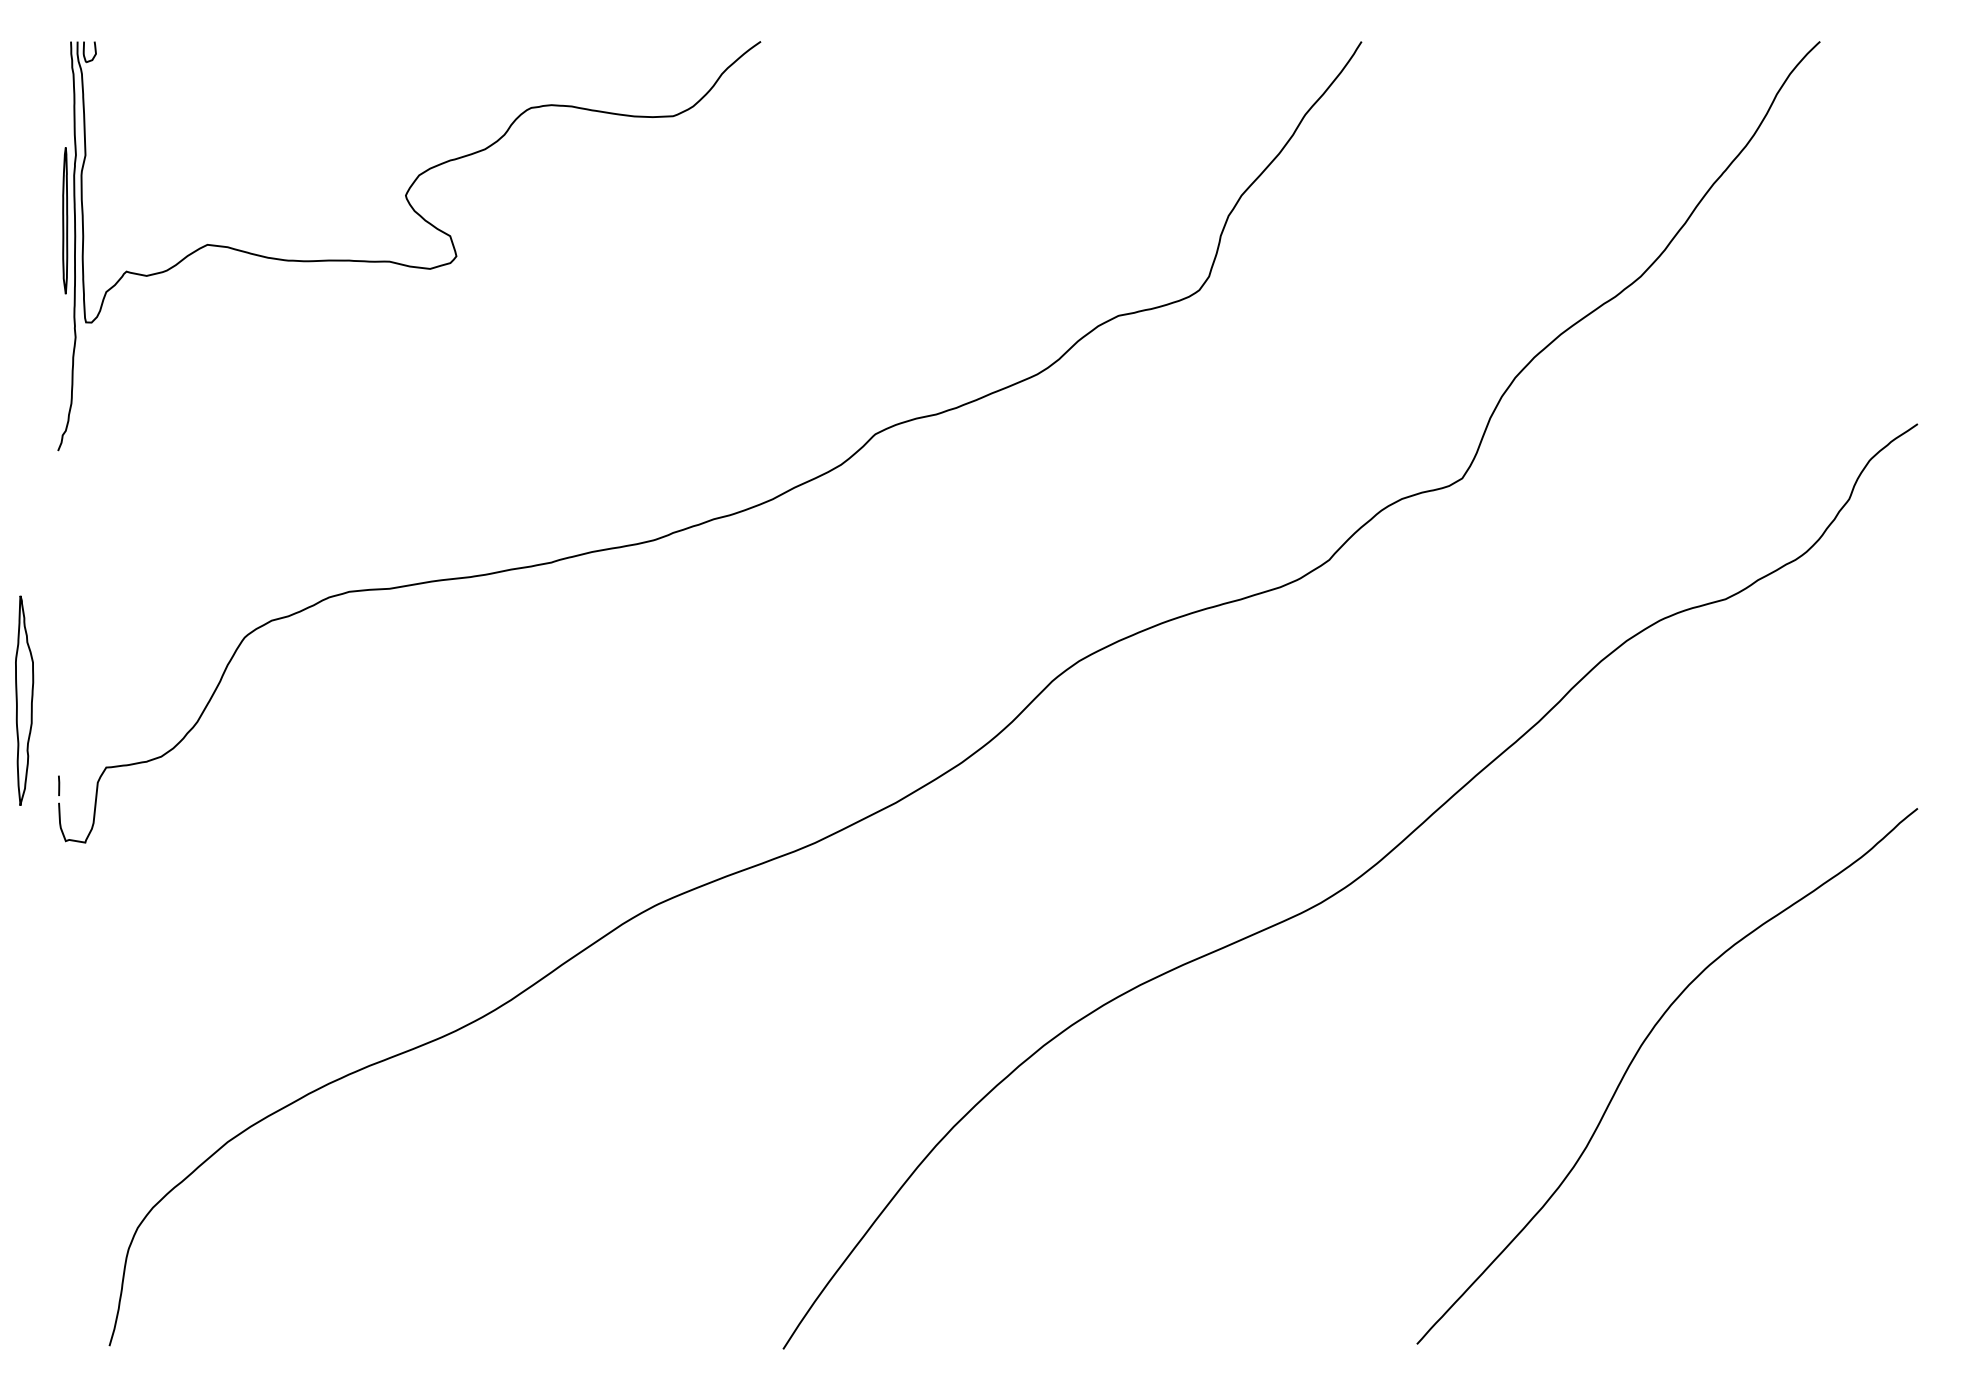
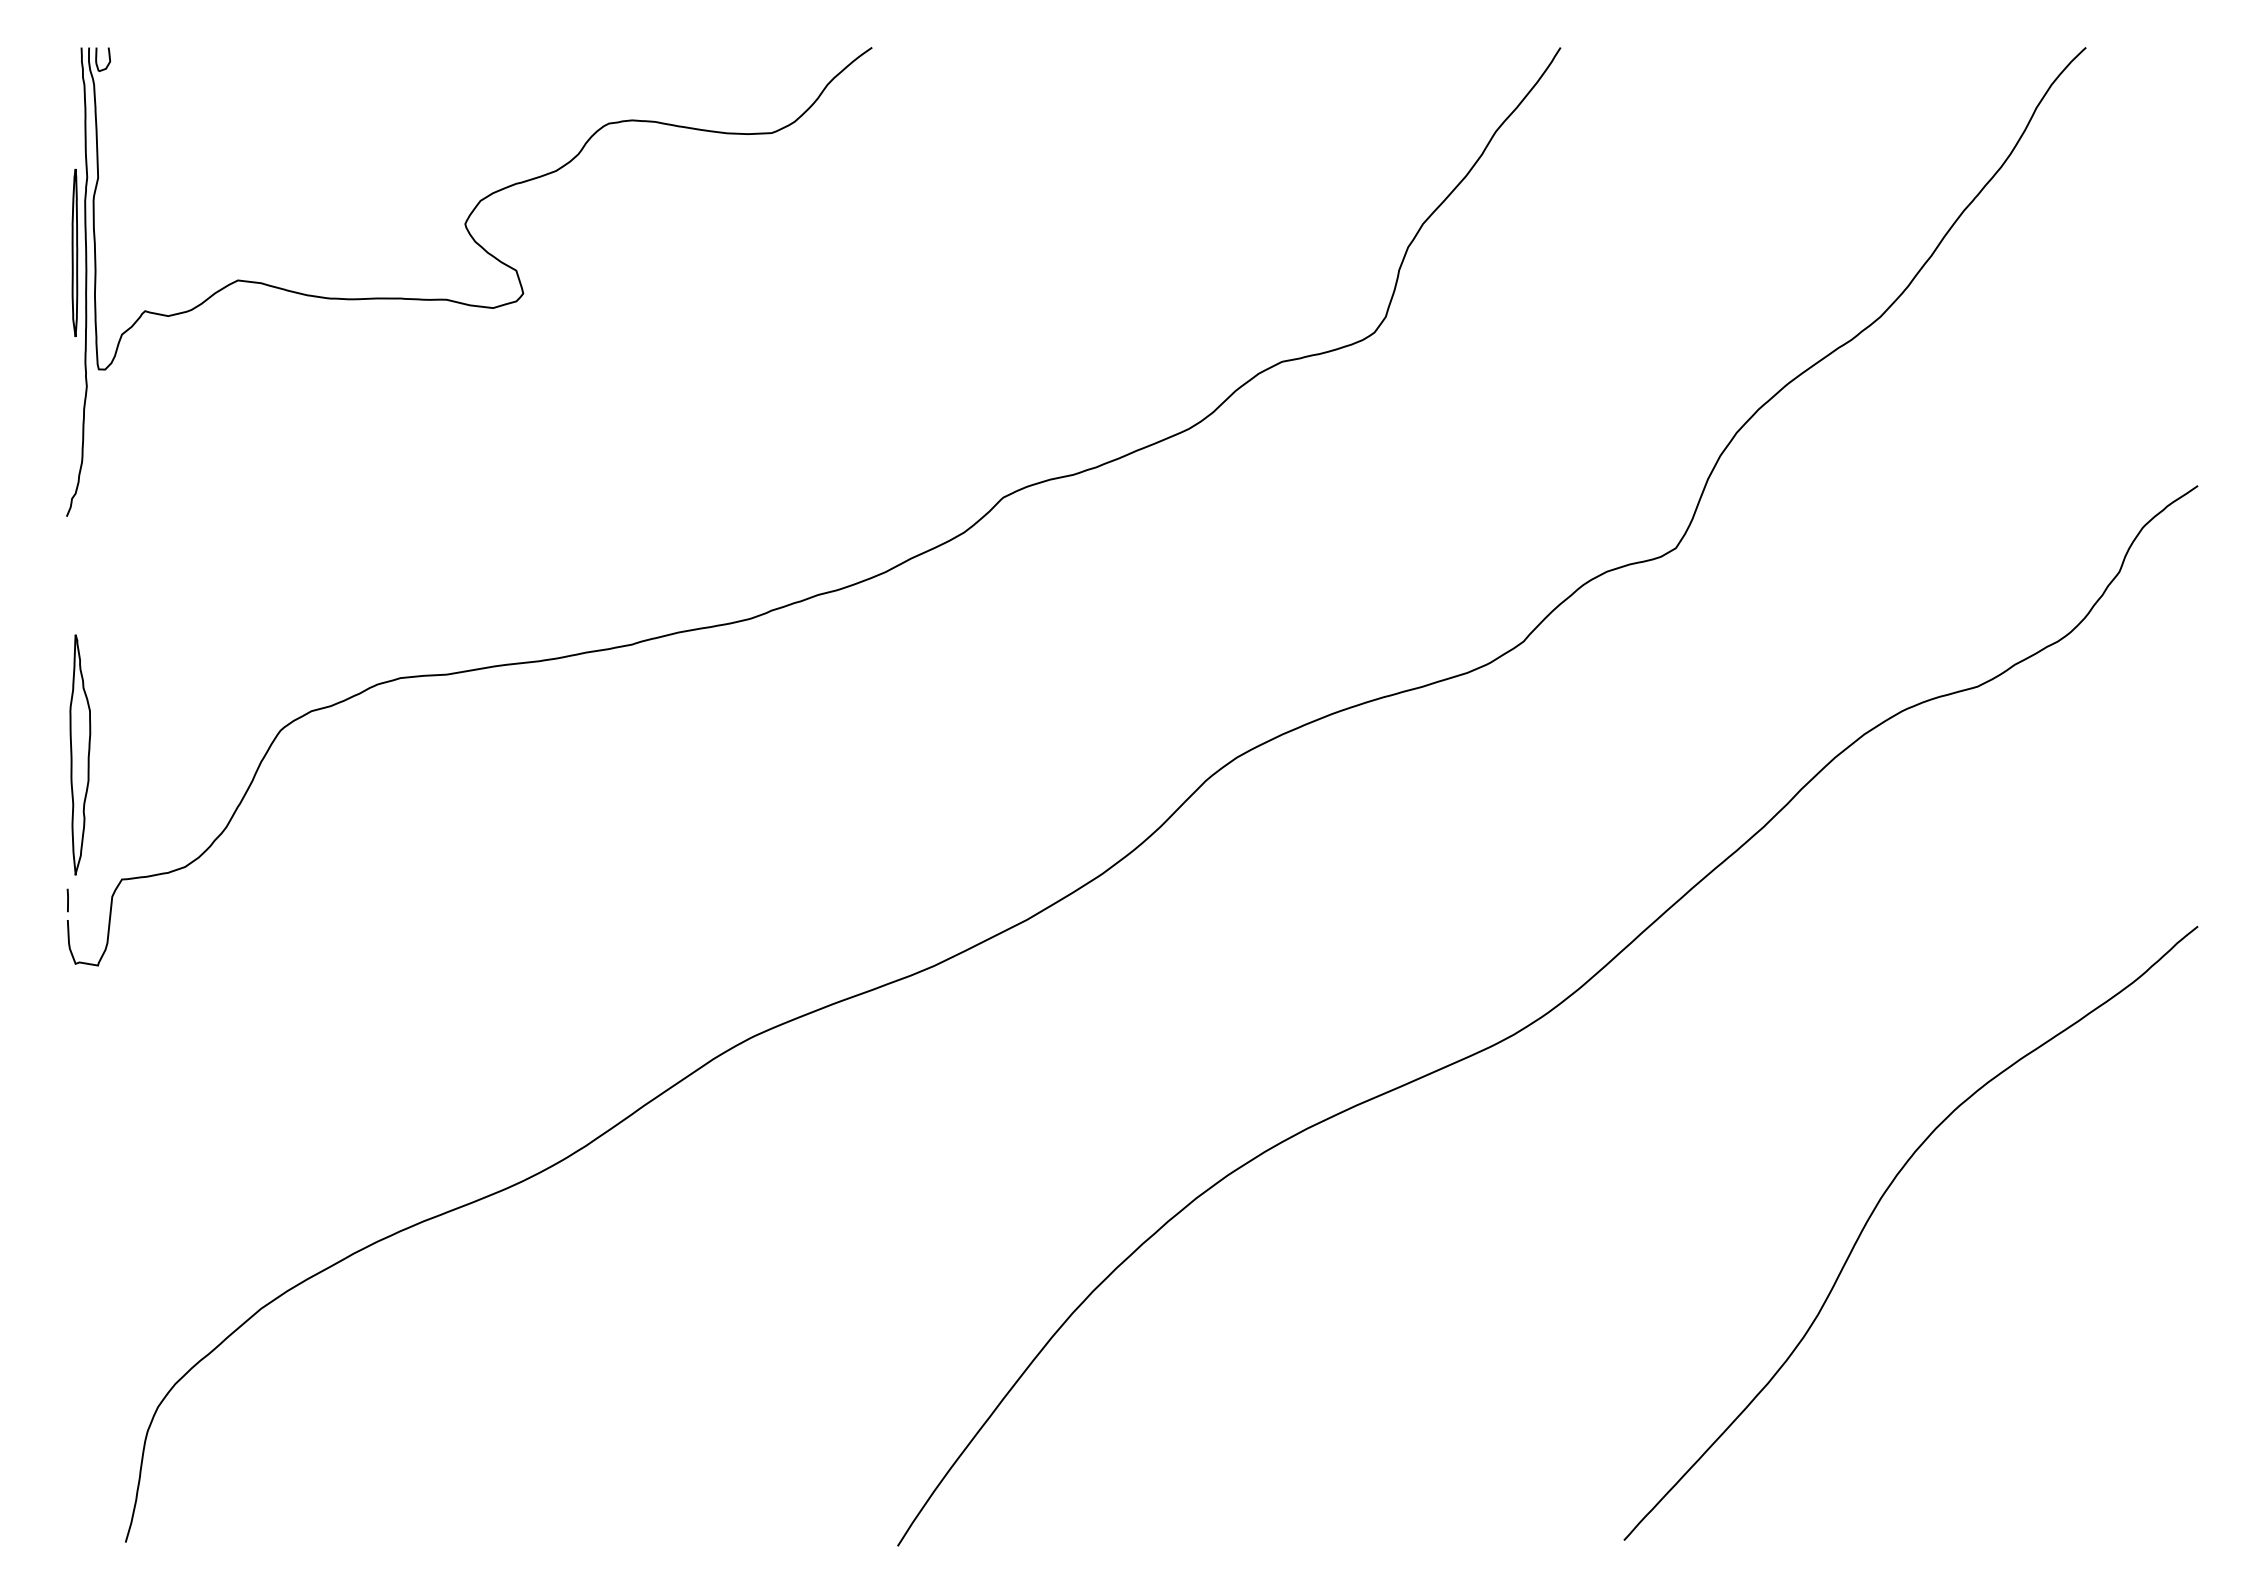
part: (24, 700) -> (80, 754), moved

